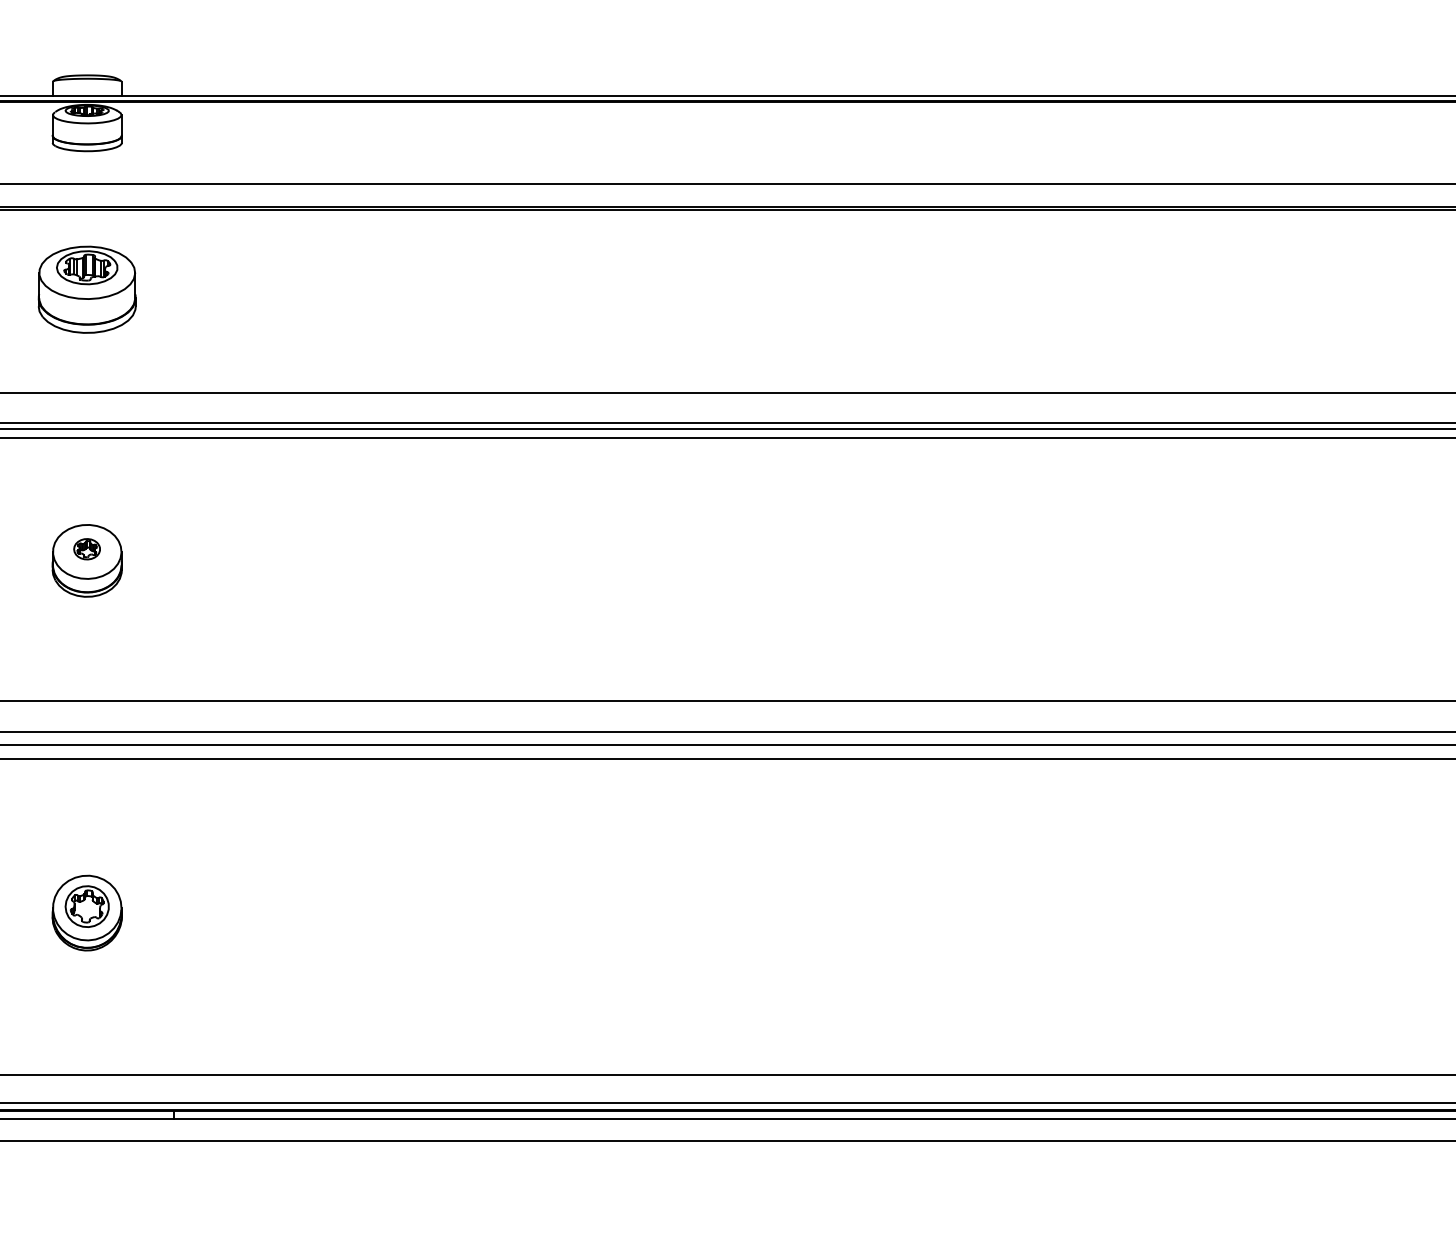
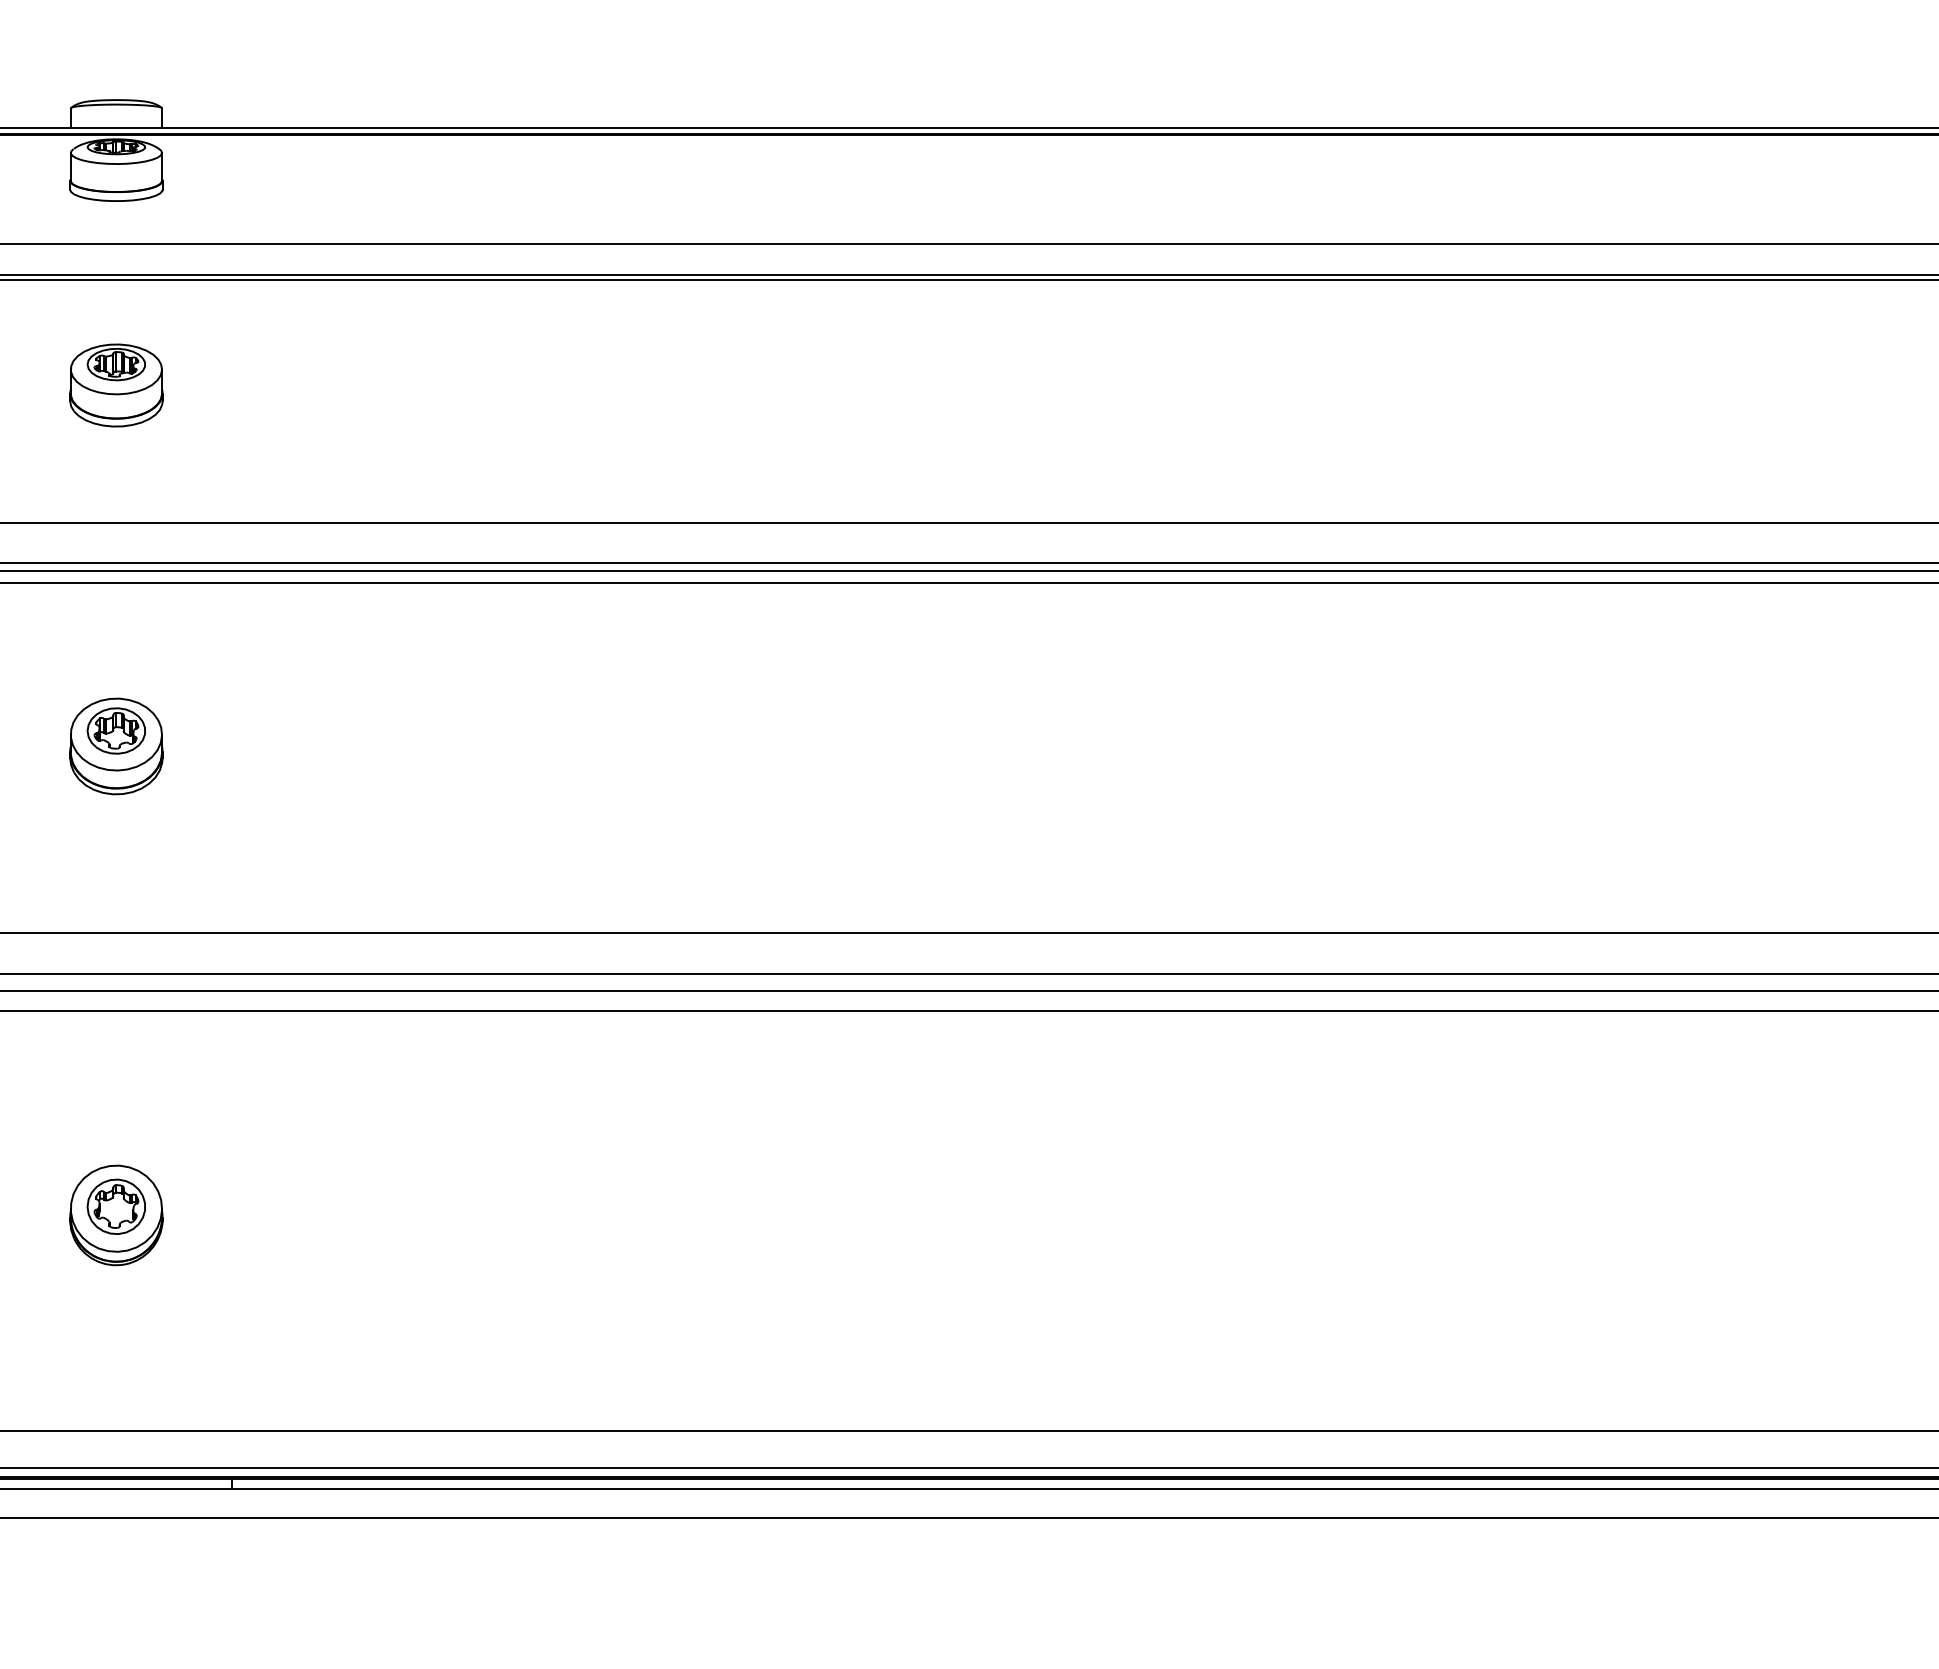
part: (87, 289) -> (116, 385), size x0.71
part: (86, 548) -> (115, 730), size x1.67

